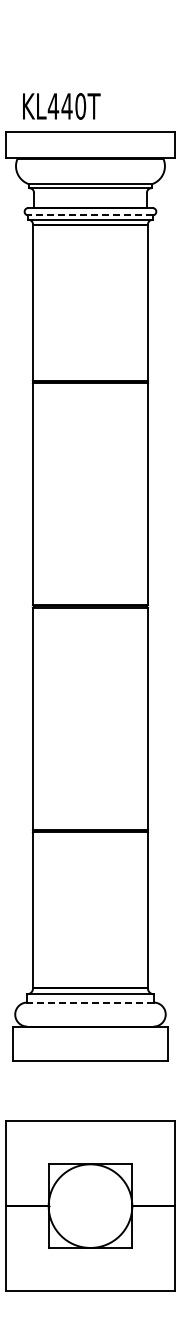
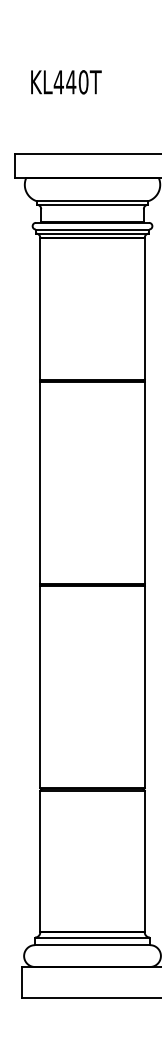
text: (61, 106) -> (66, 82), moved
line: (90, 215) -> (92, 229), dashed -> solid
line: (90, 1002) -> (92, 945), dashed -> solid

